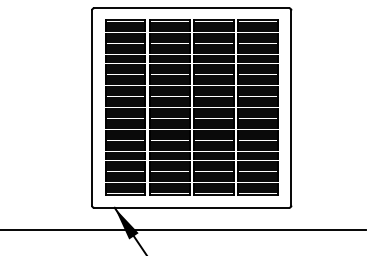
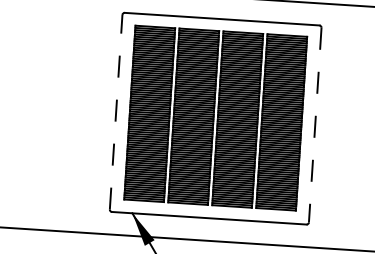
line: (91, 108) -> (115, 112), solid -> dashed
line: (291, 108) -> (315, 125), solid -> dashed

